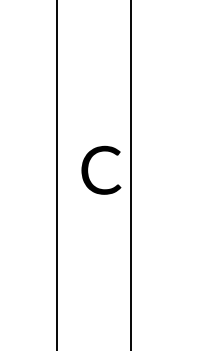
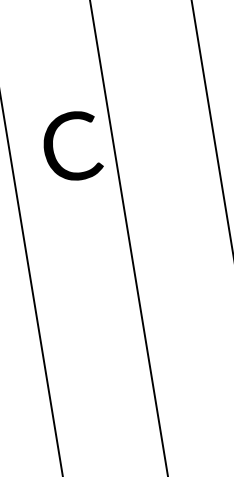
text: (101, 169) -> (71, 145), moved

